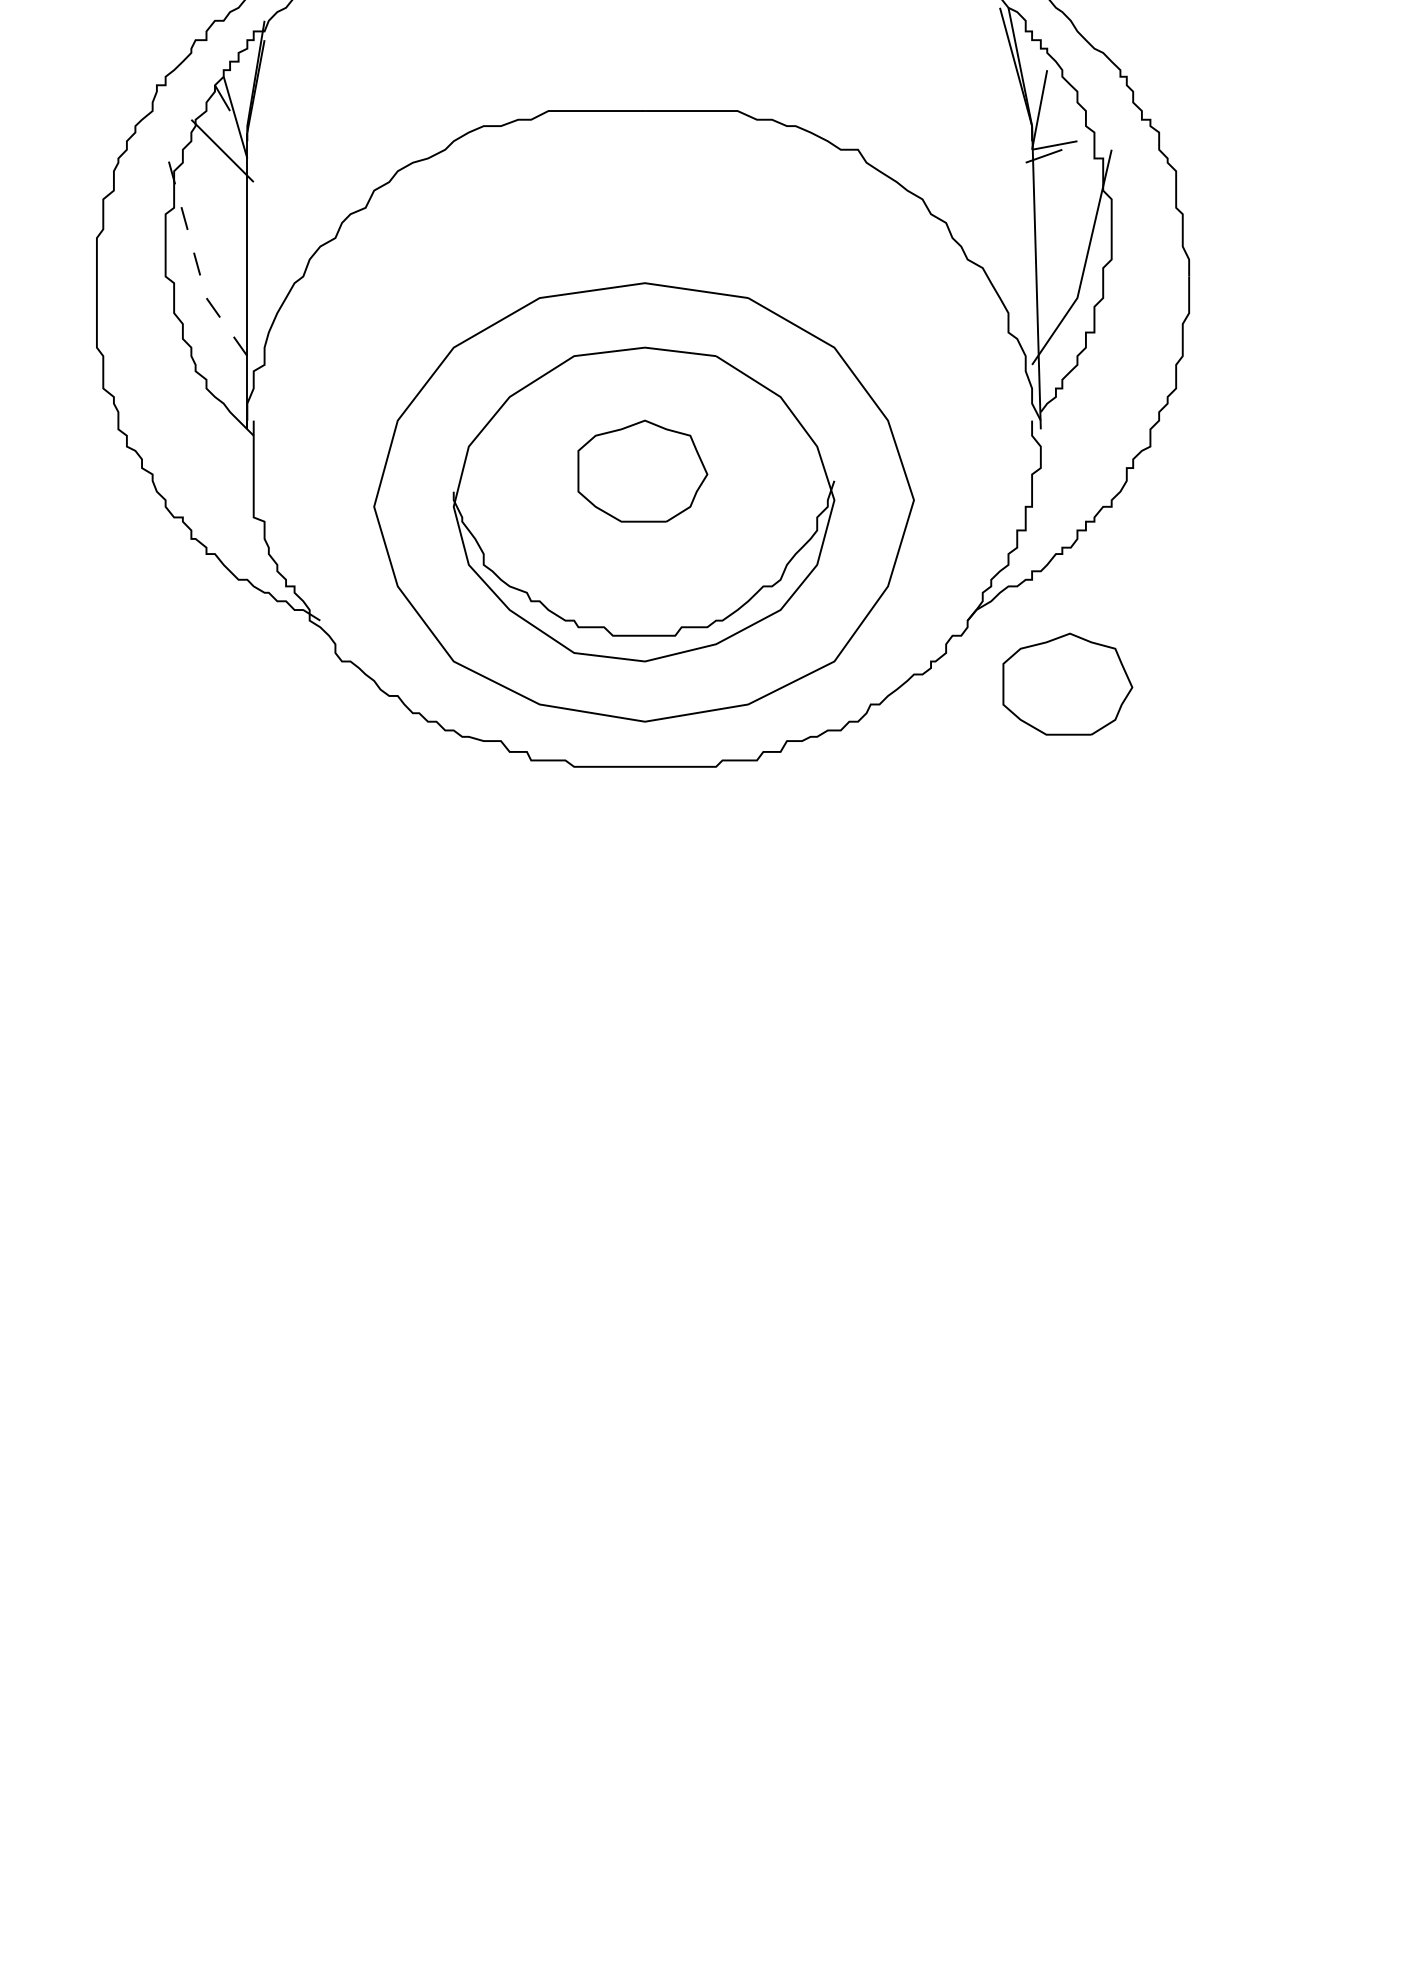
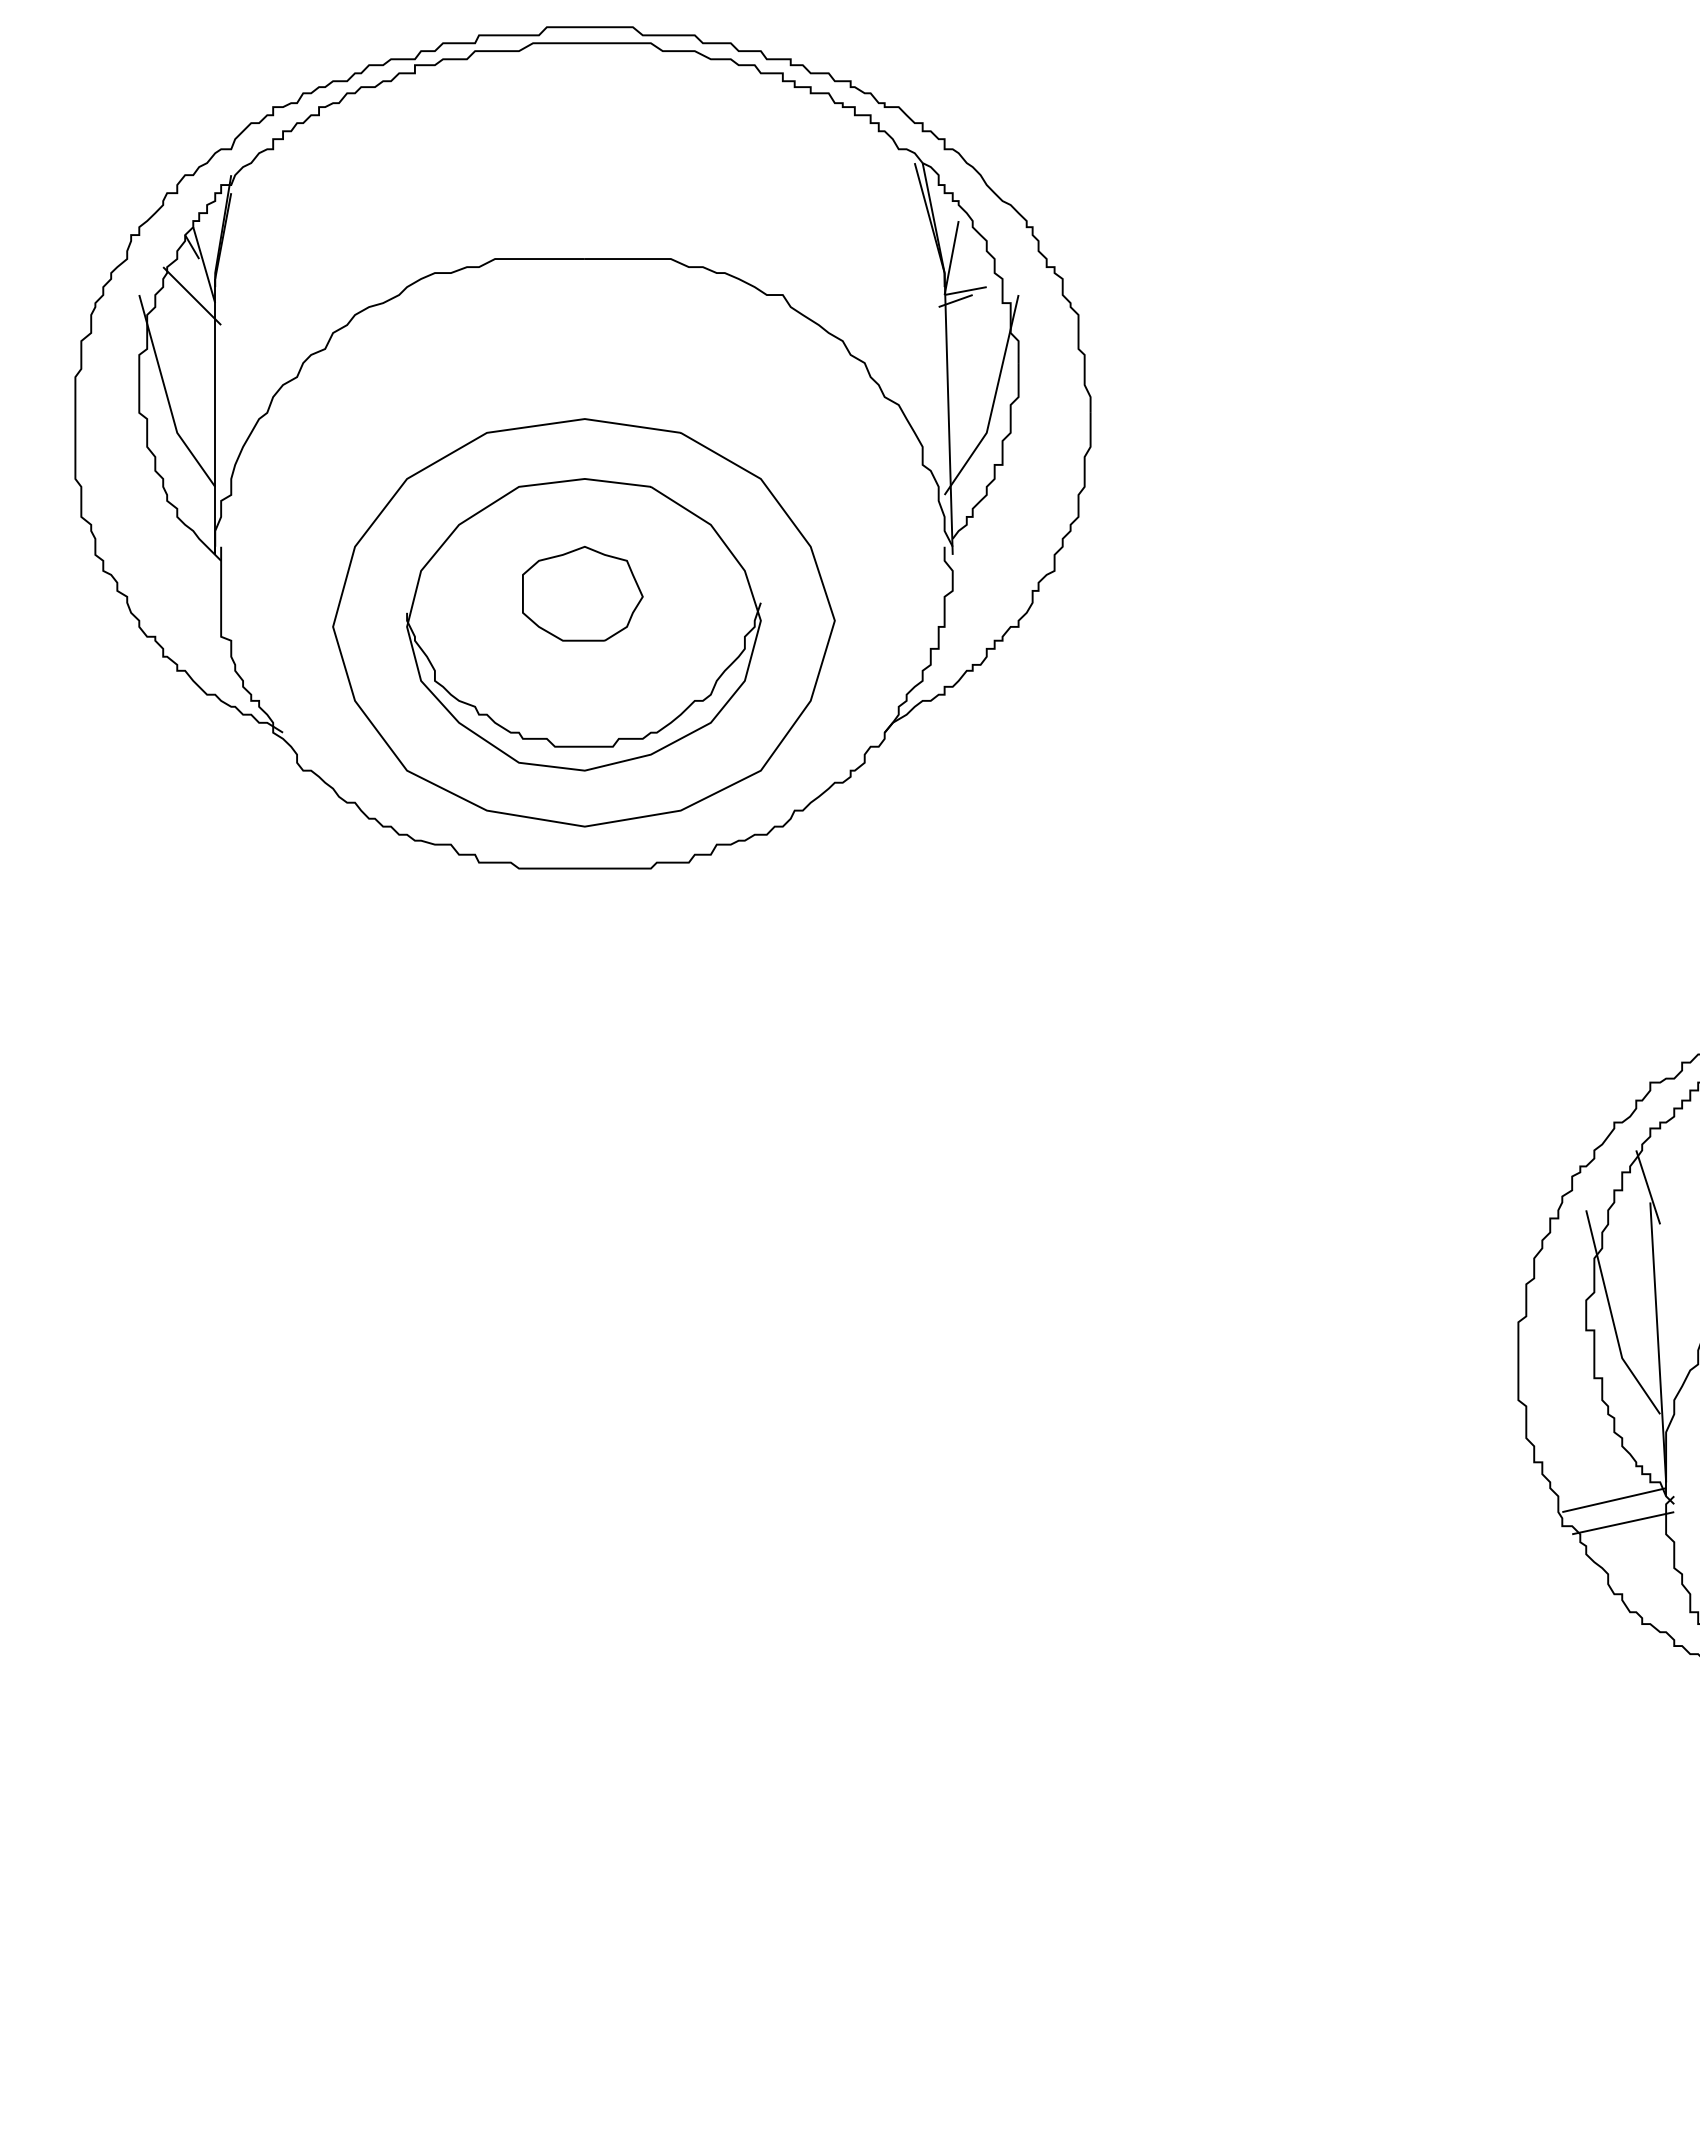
line: (195, 258) -> (167, 396), dashed -> solid
part: (1067, 683) -> (977, 791), removed

